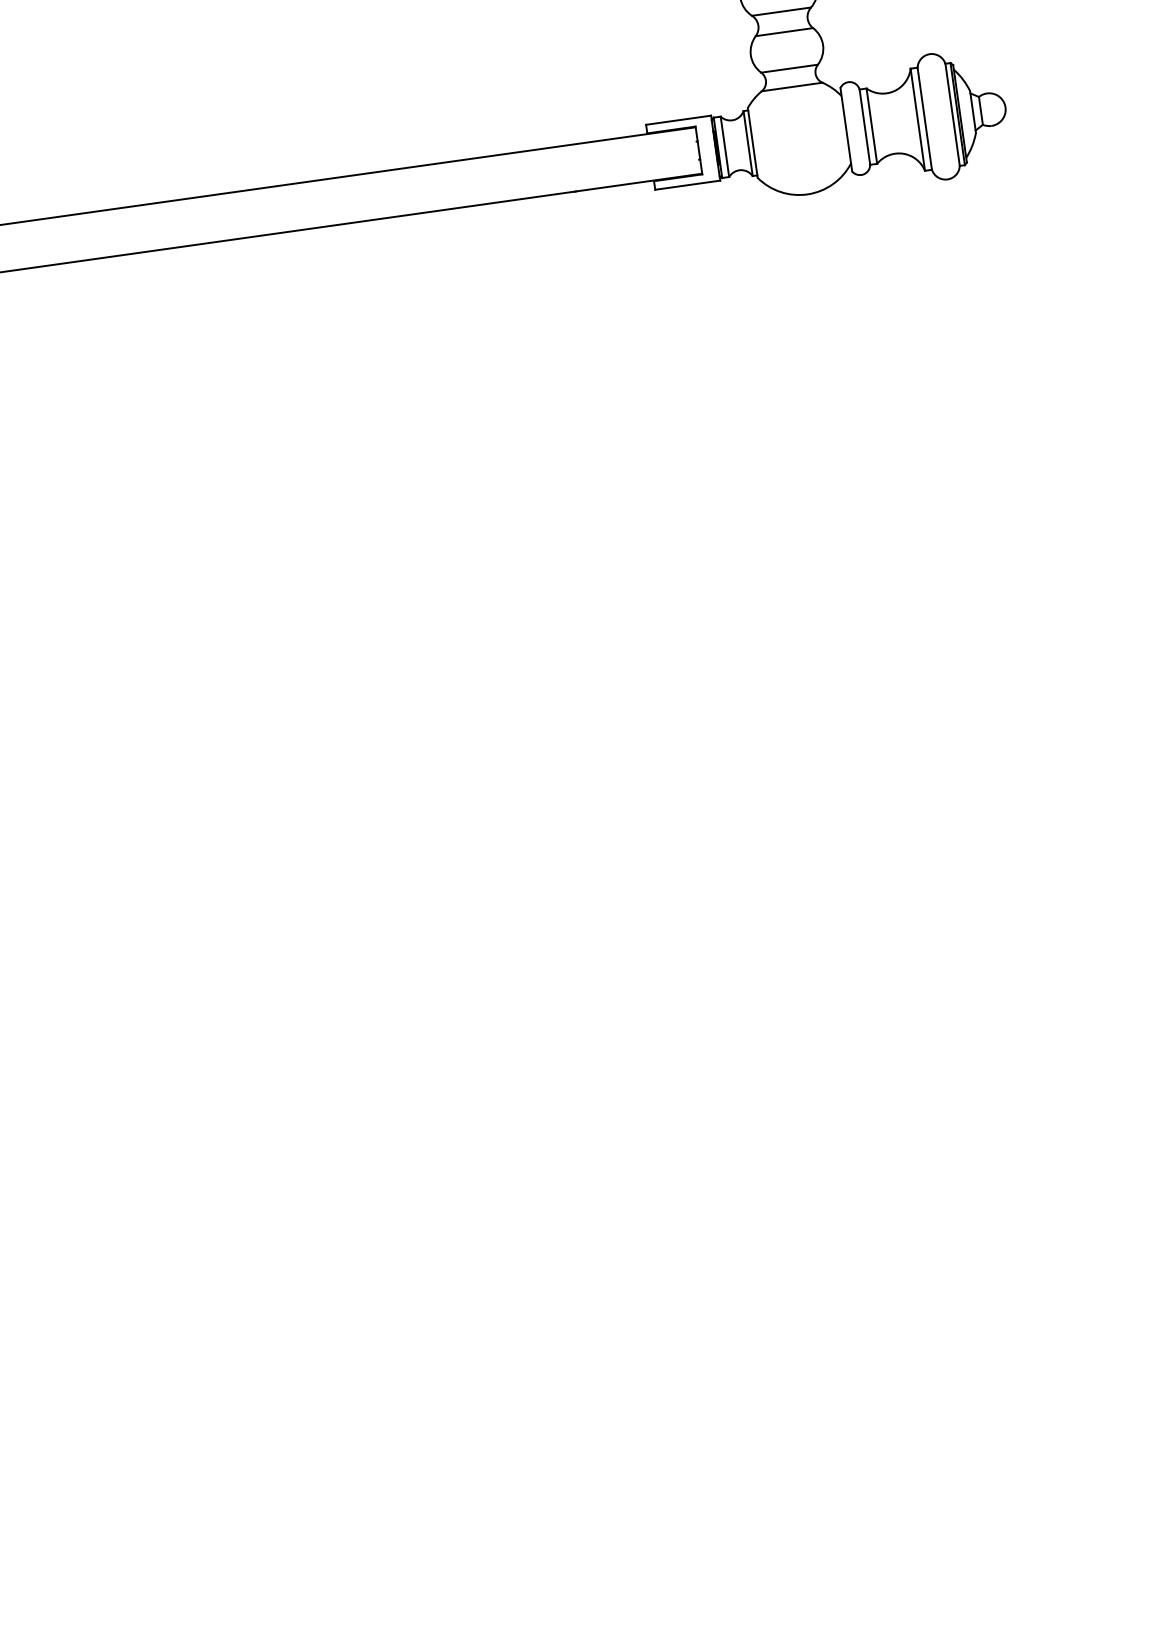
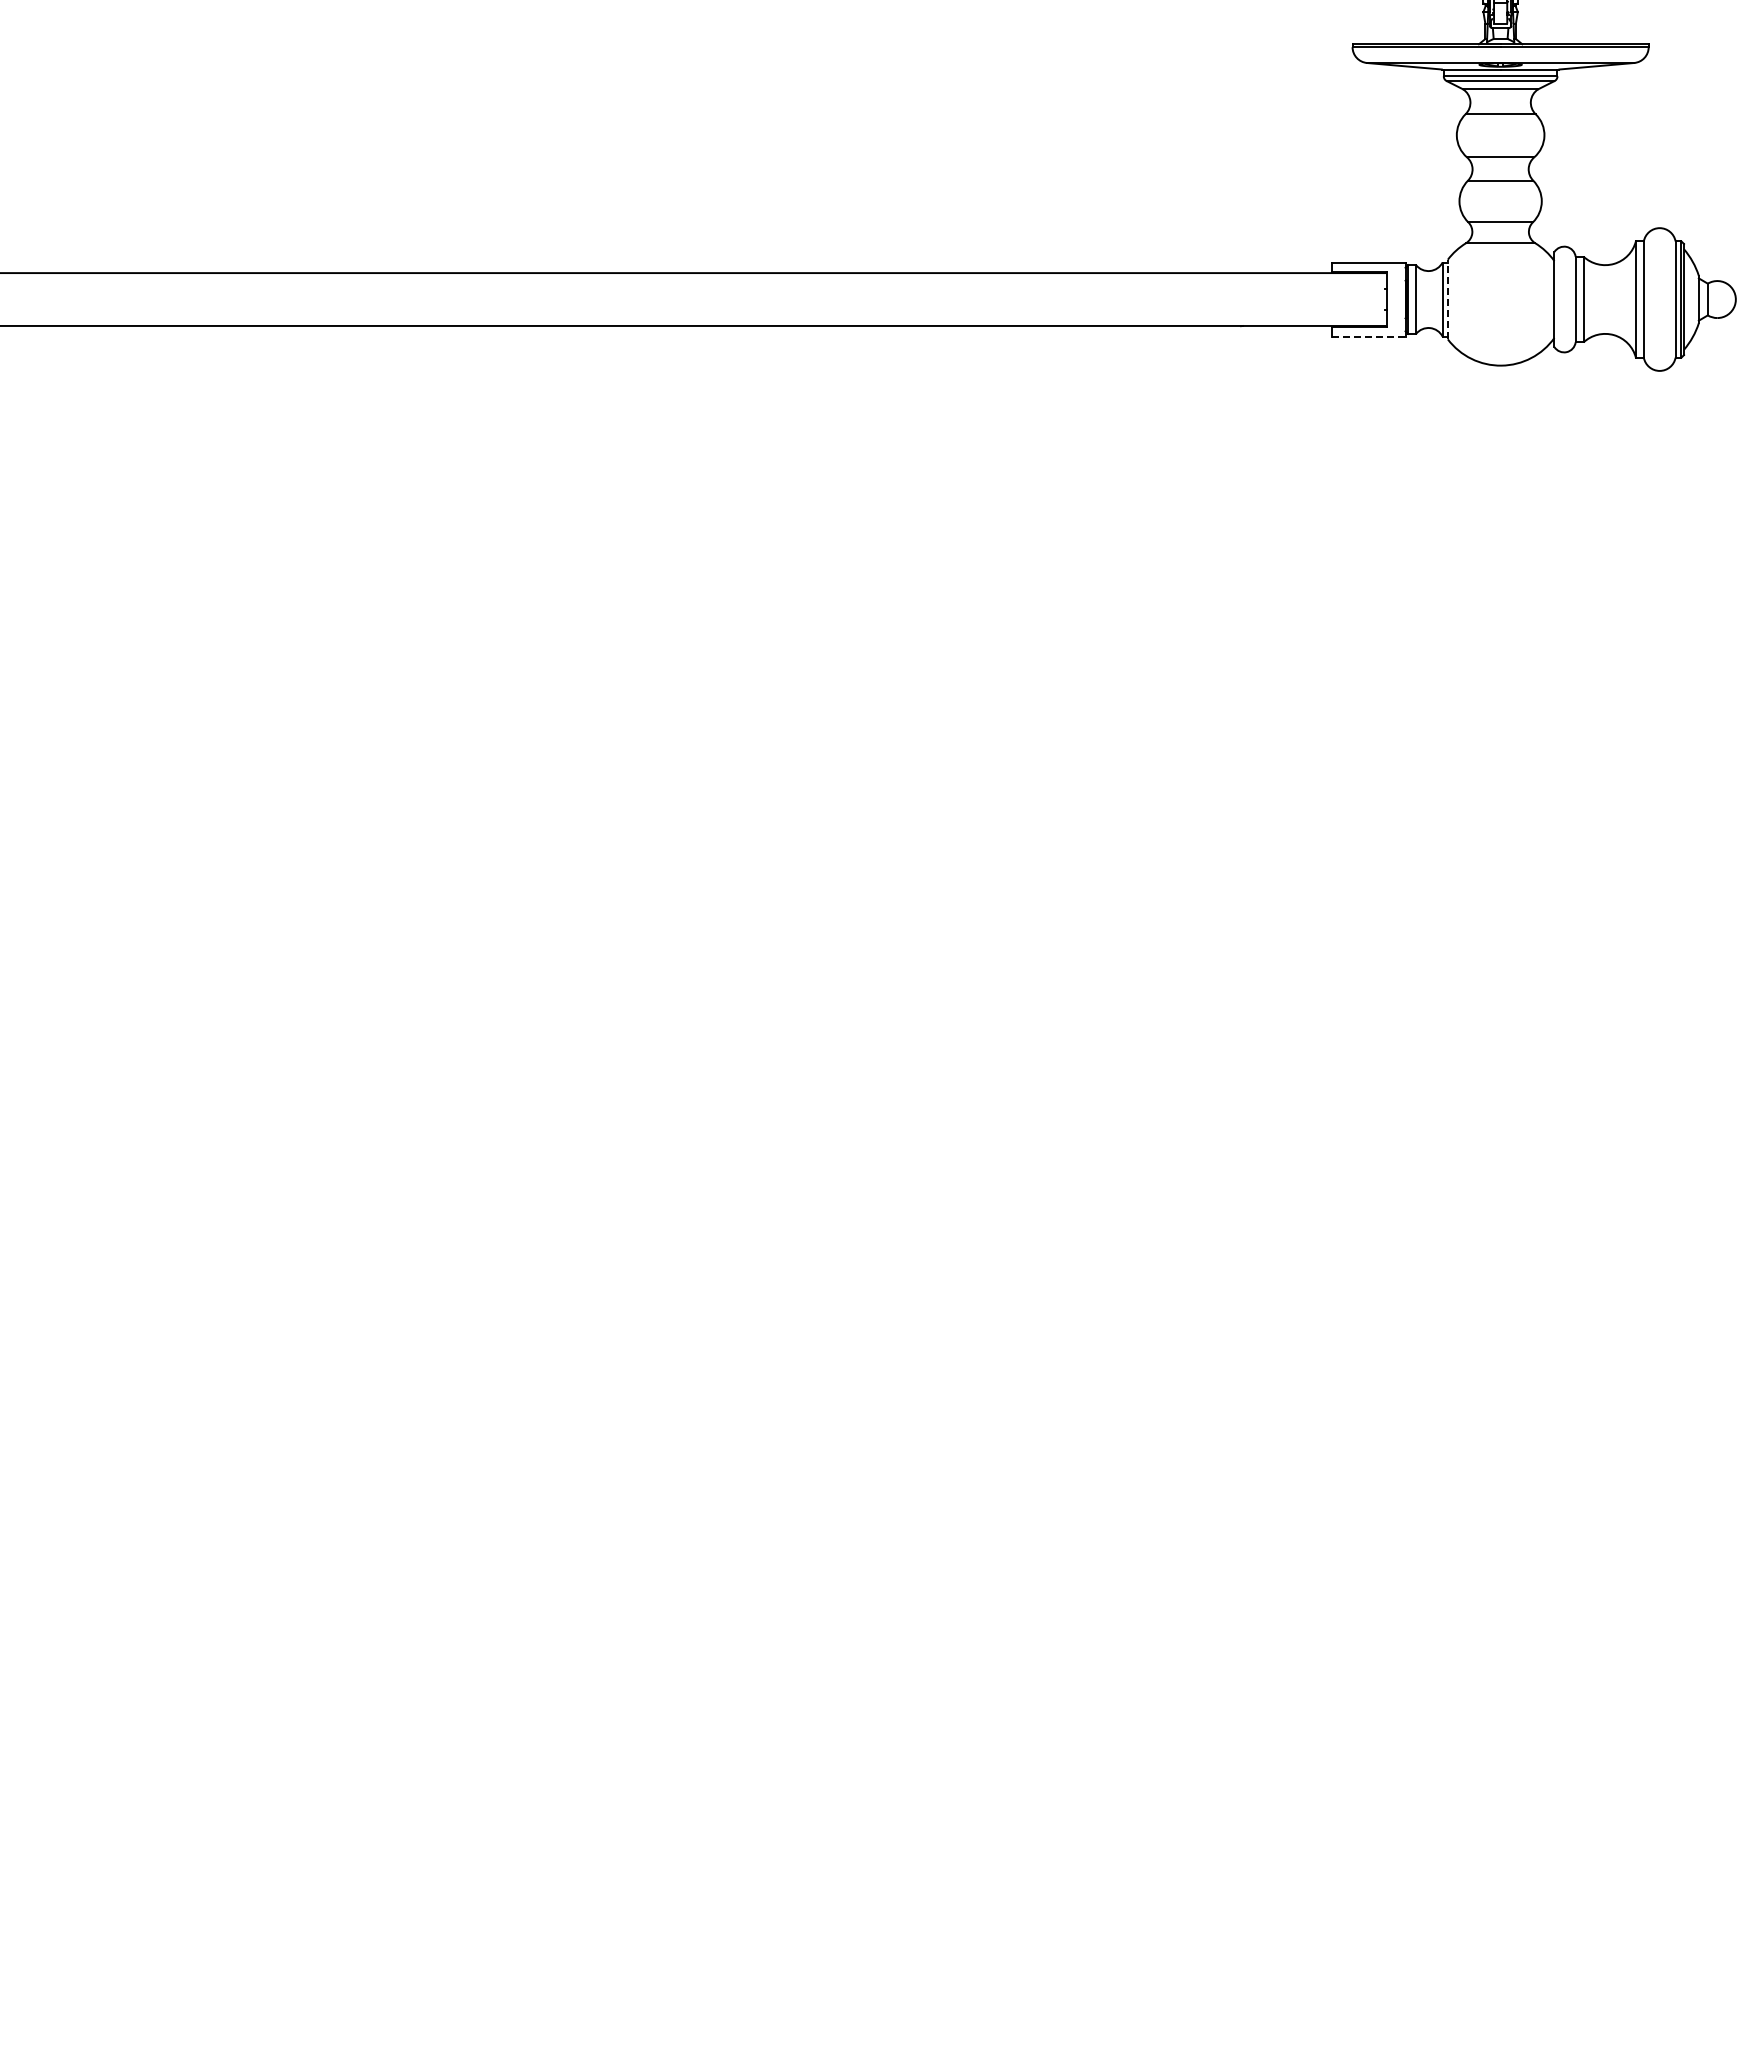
line: (752, 142) -> (1447, 299), solid -> dashed
line: (688, 185) -> (1369, 336), solid -> dashed

